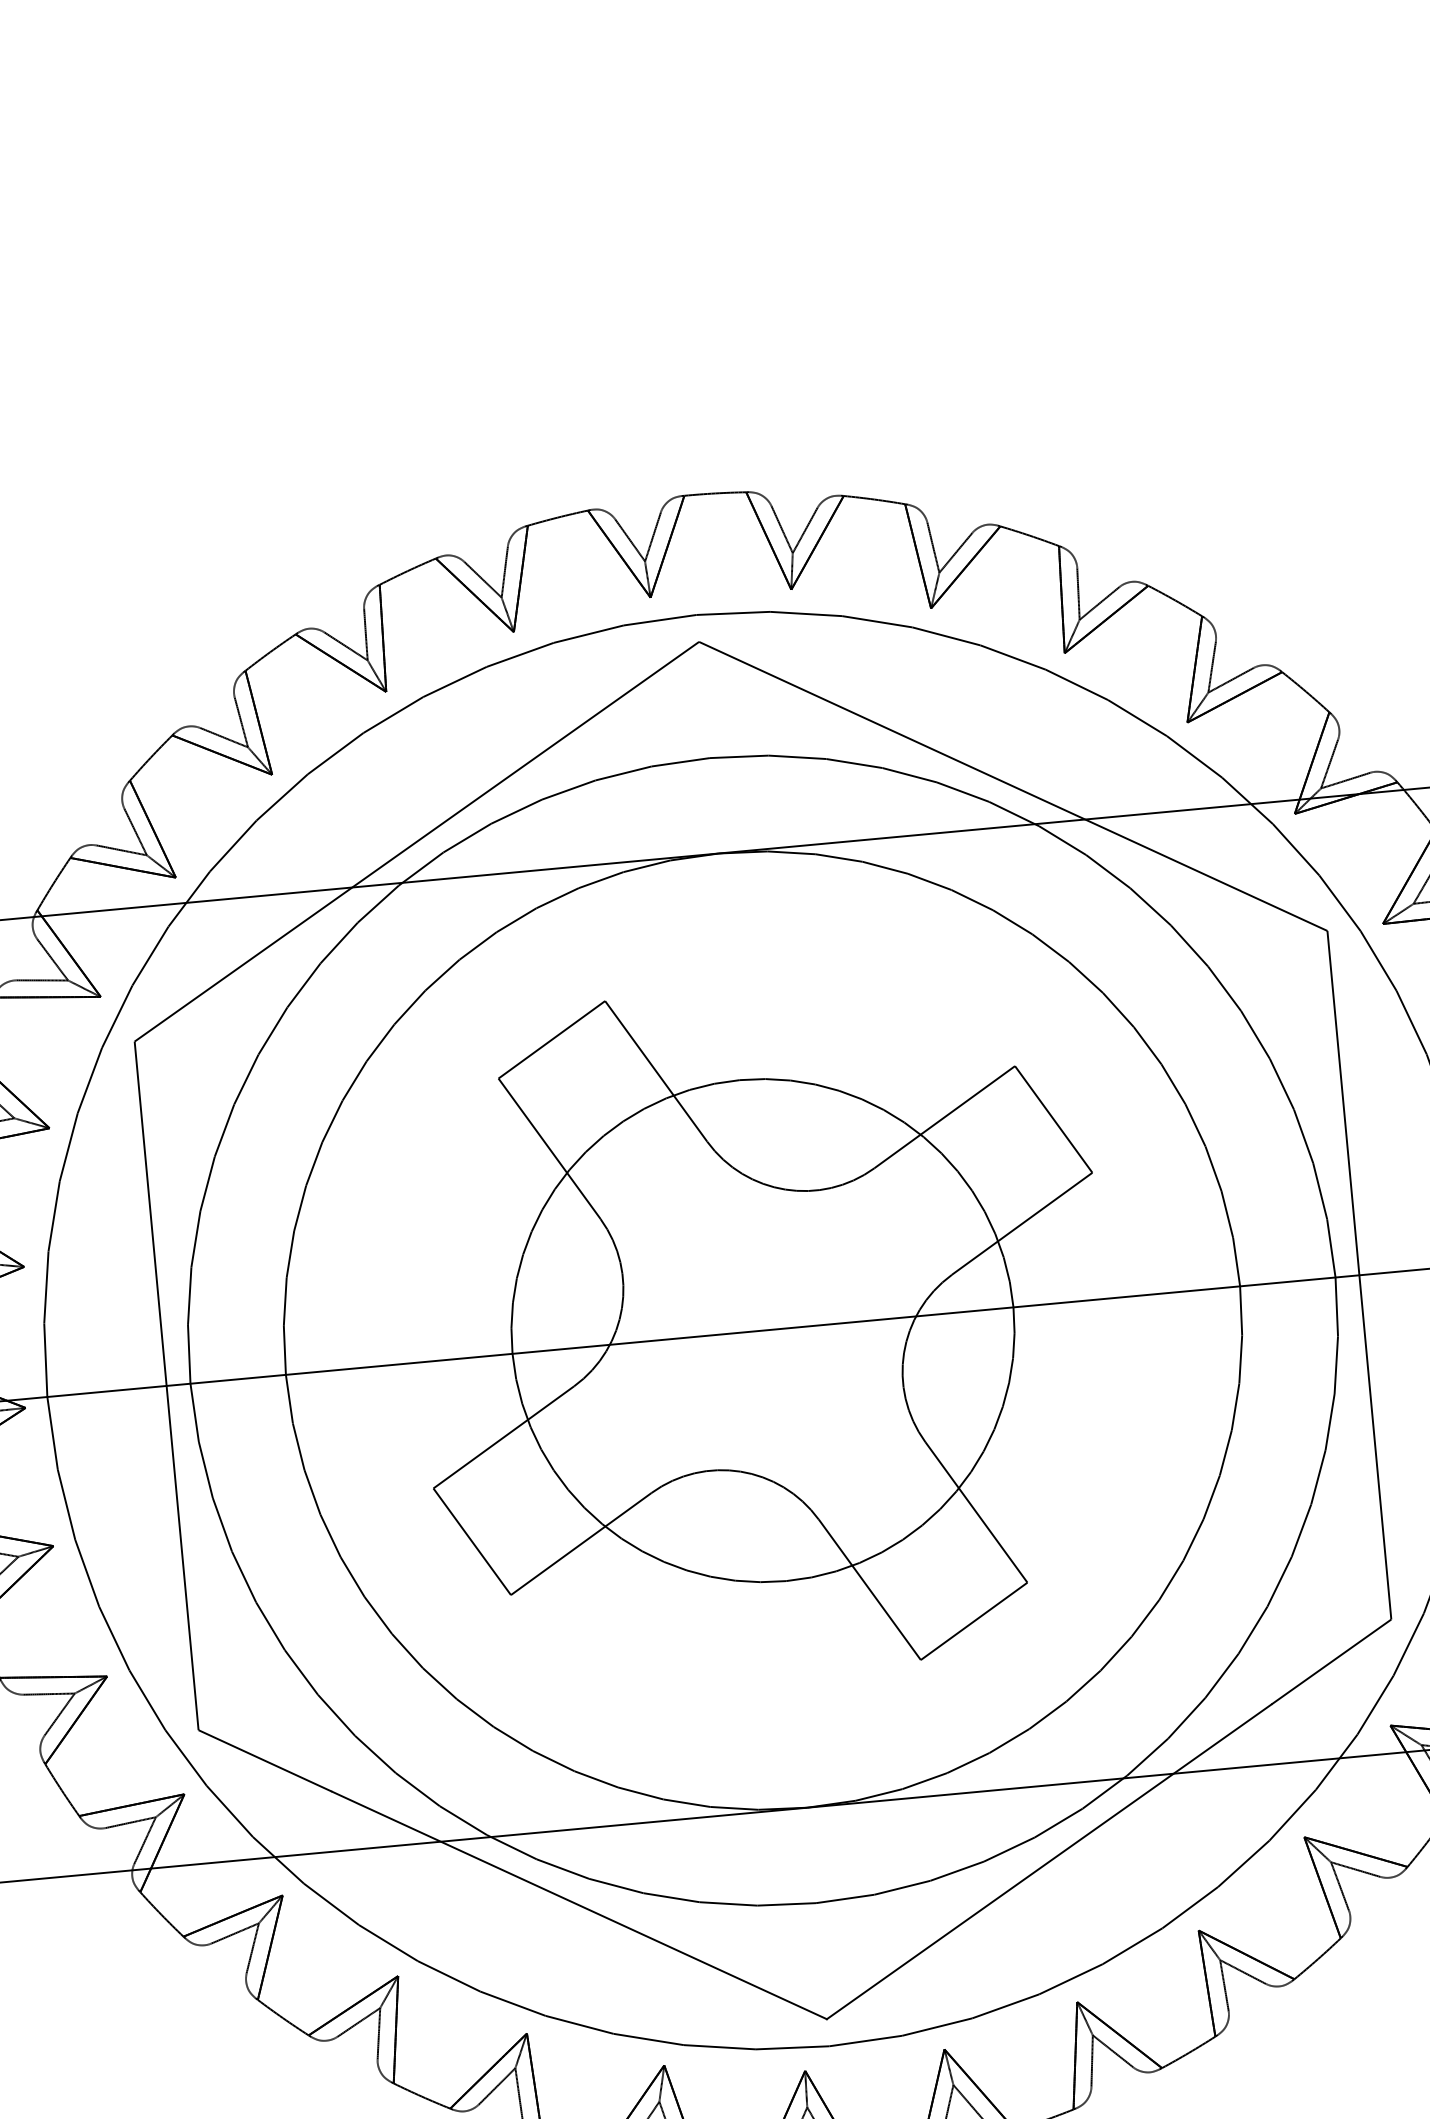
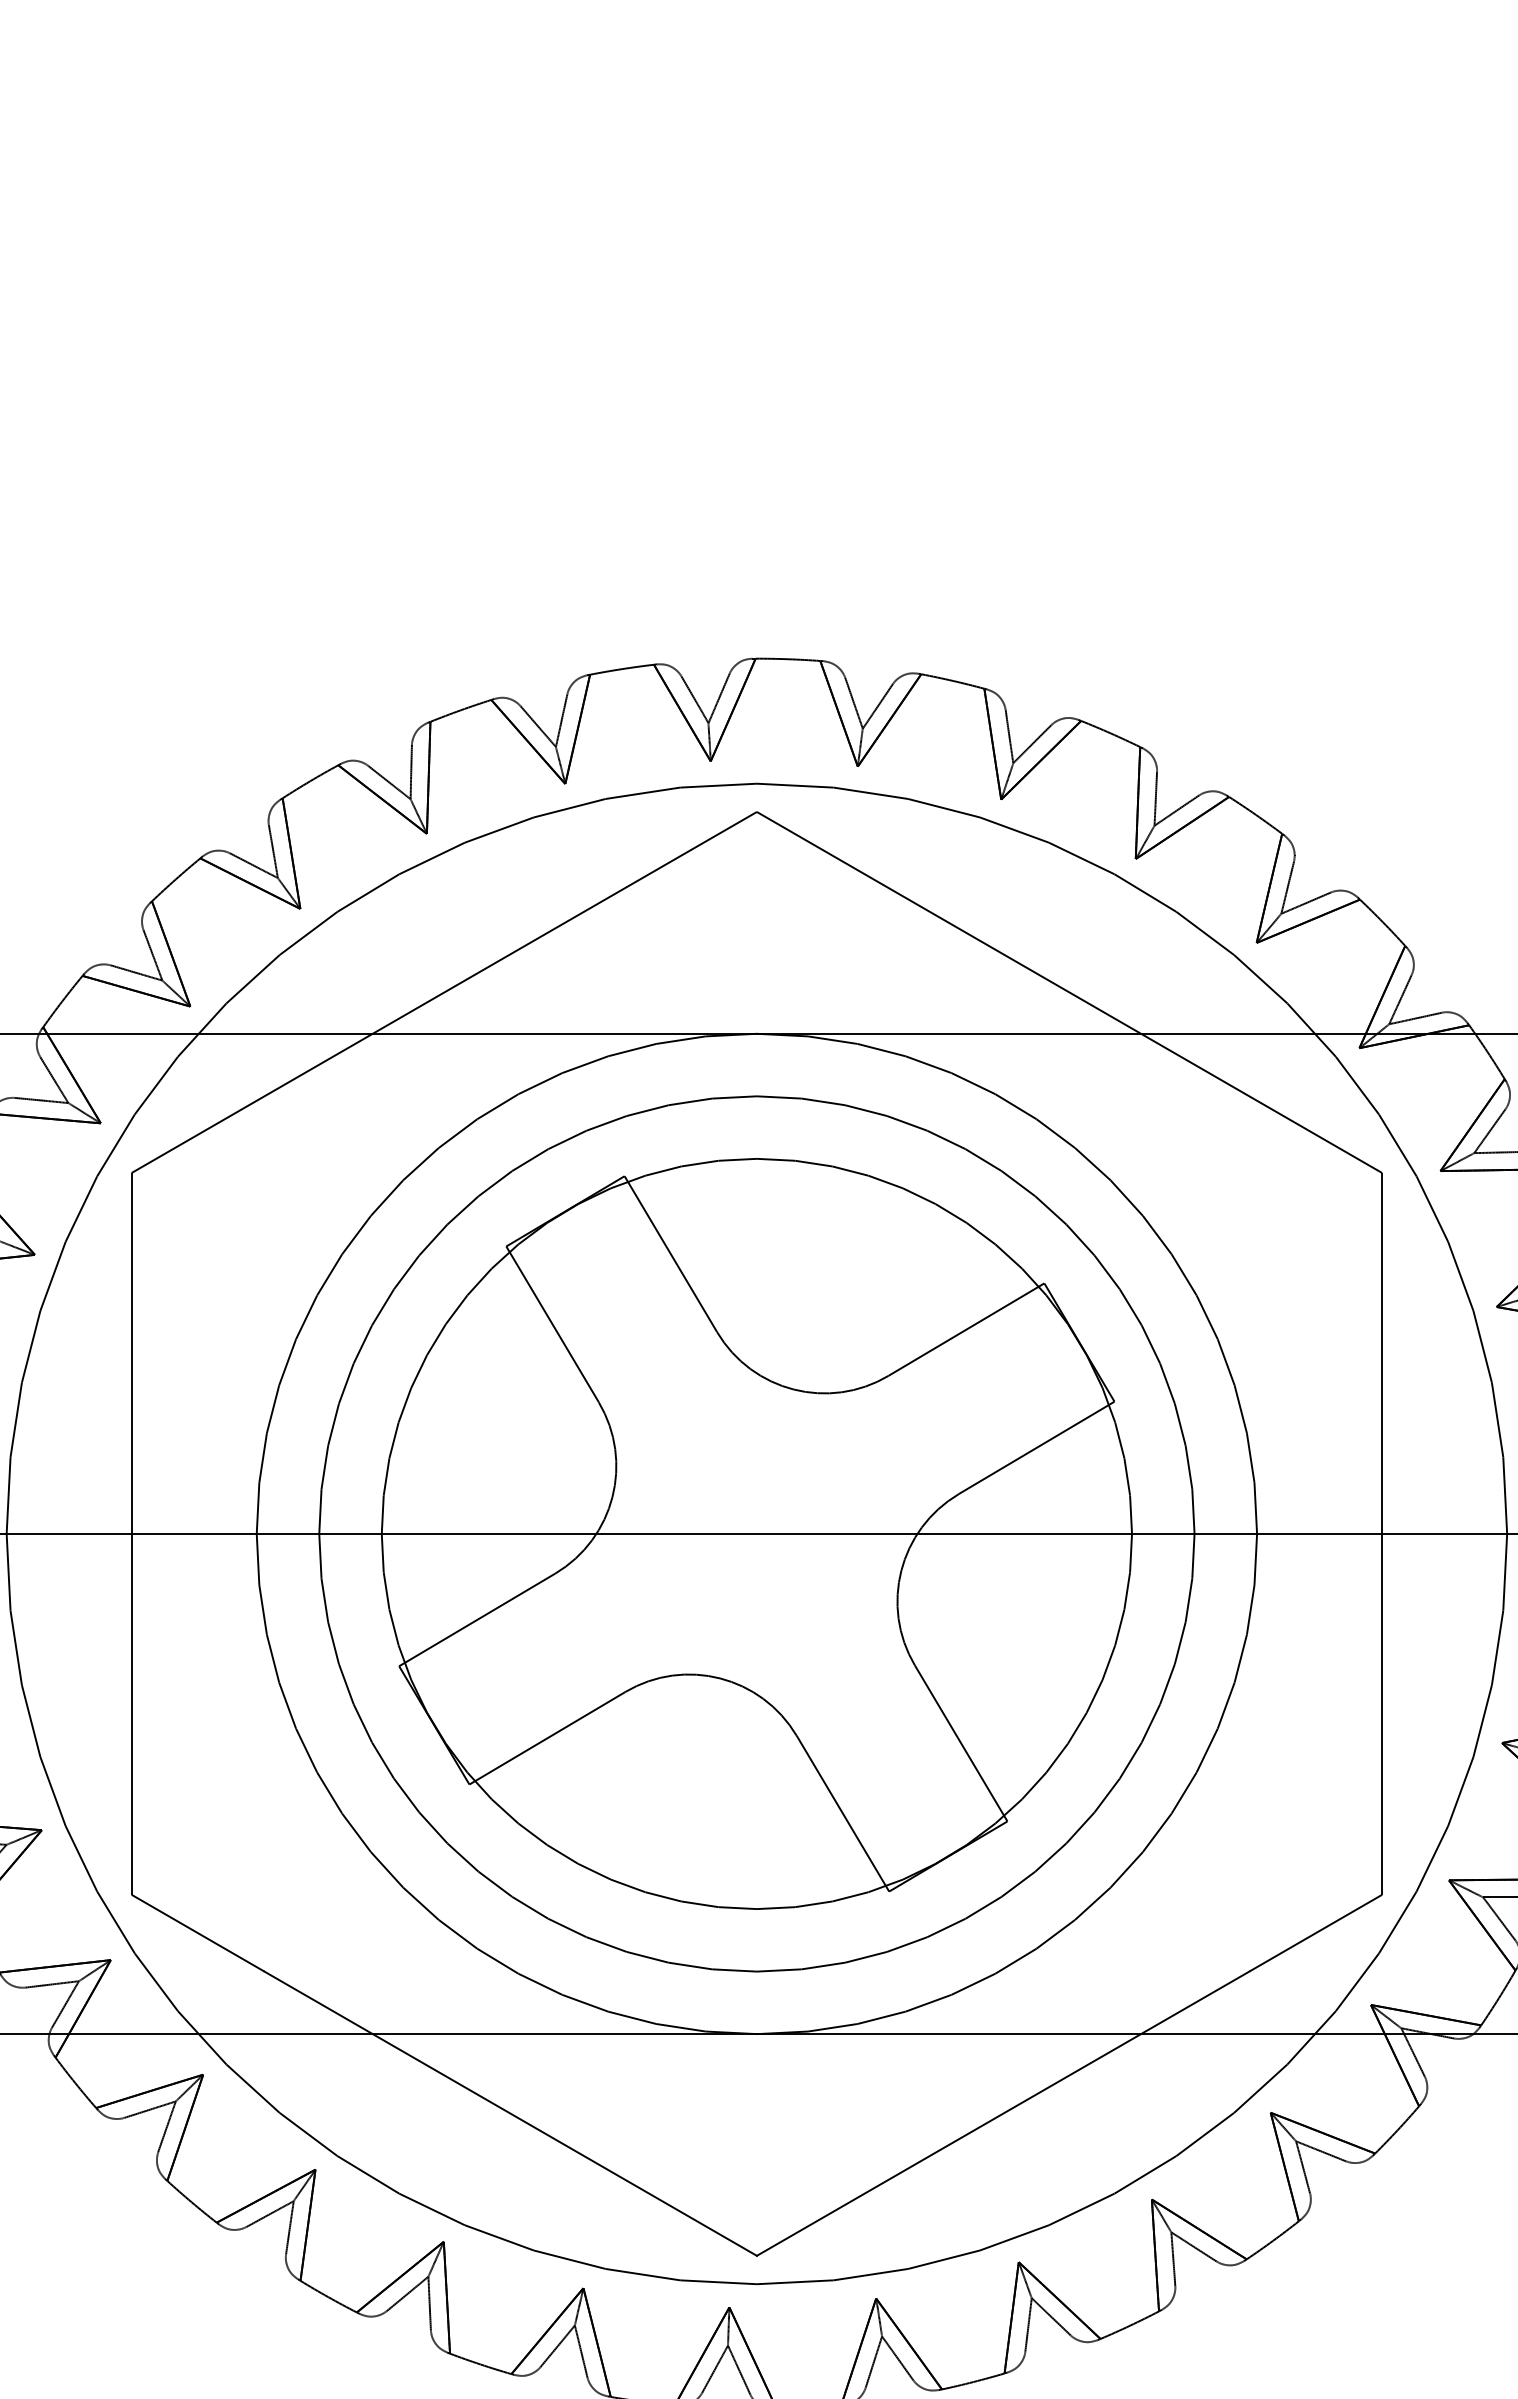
circle: (762, 1330) -> (756, 1533), size x0.62
circle: (762, 1330) -> (756, 1533), size x1.67

